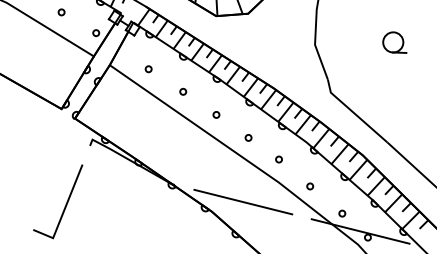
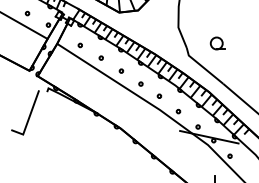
part: (394, 42) -> (217, 43), moved
line: (242, 202) -> (138, 122), removed
line: (64, 203) -> (29, 113), moved

